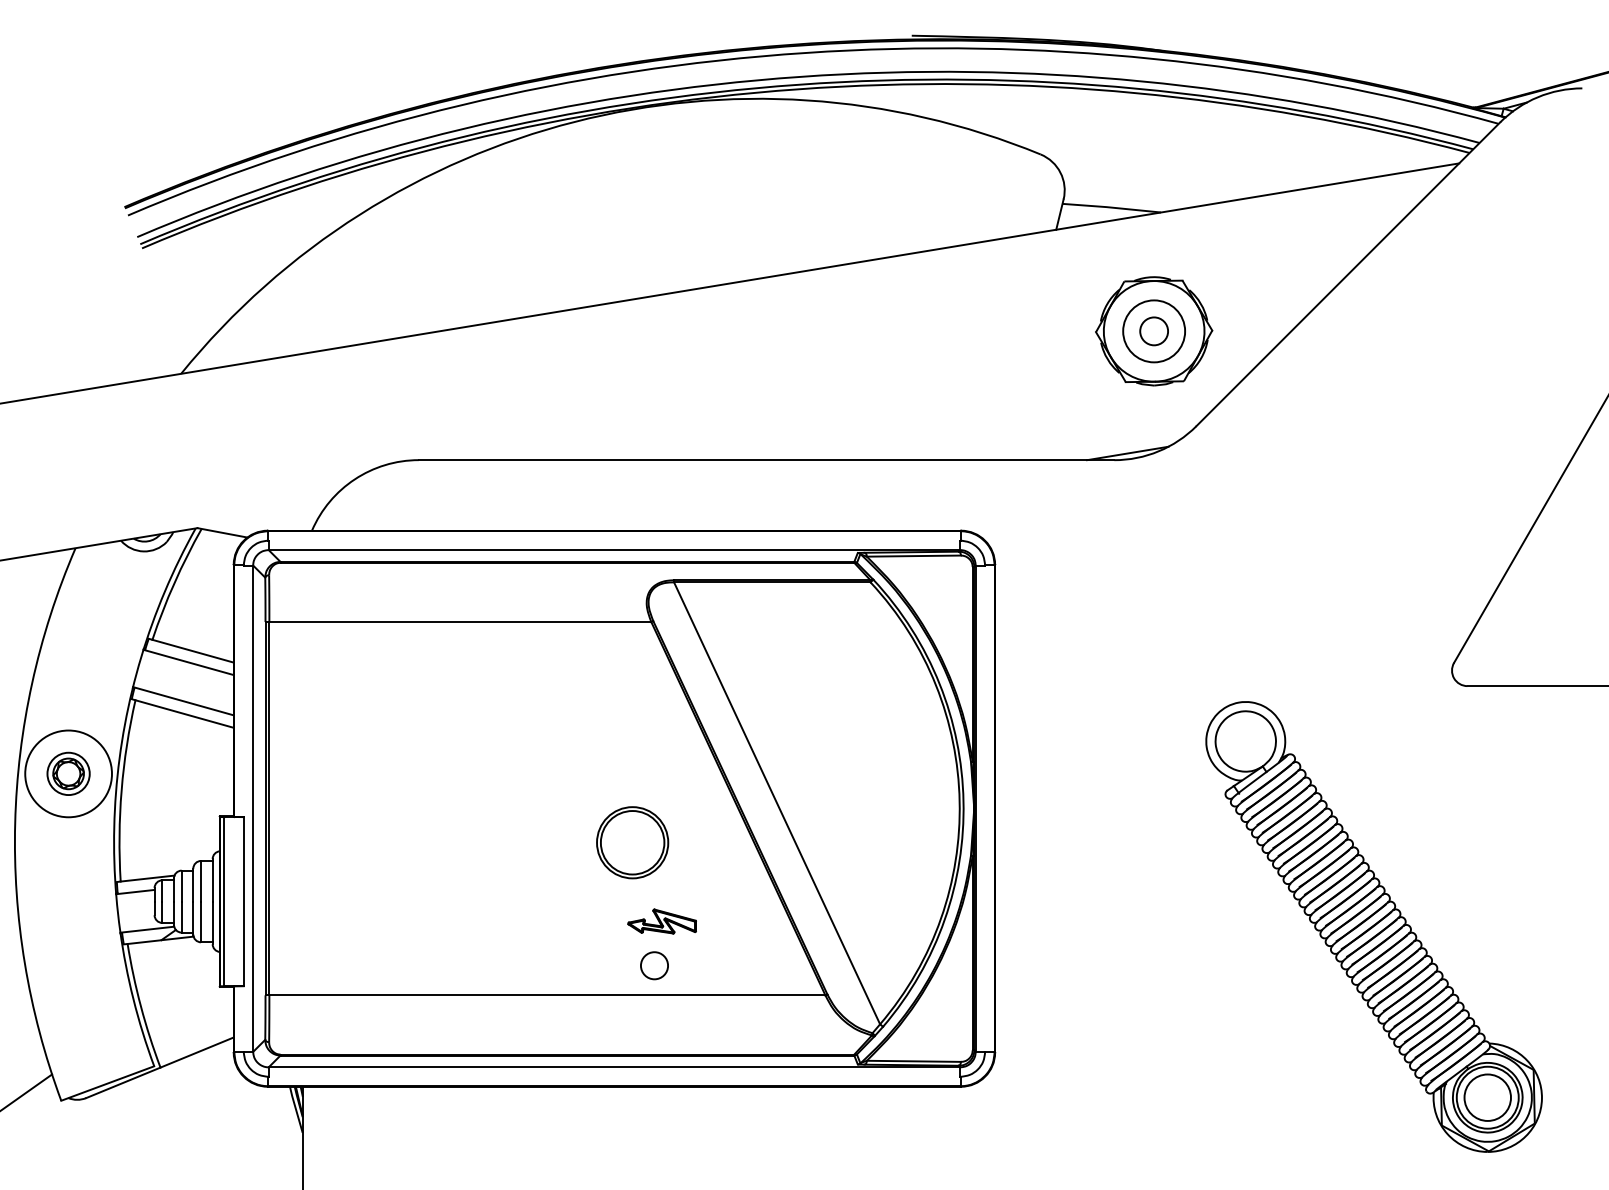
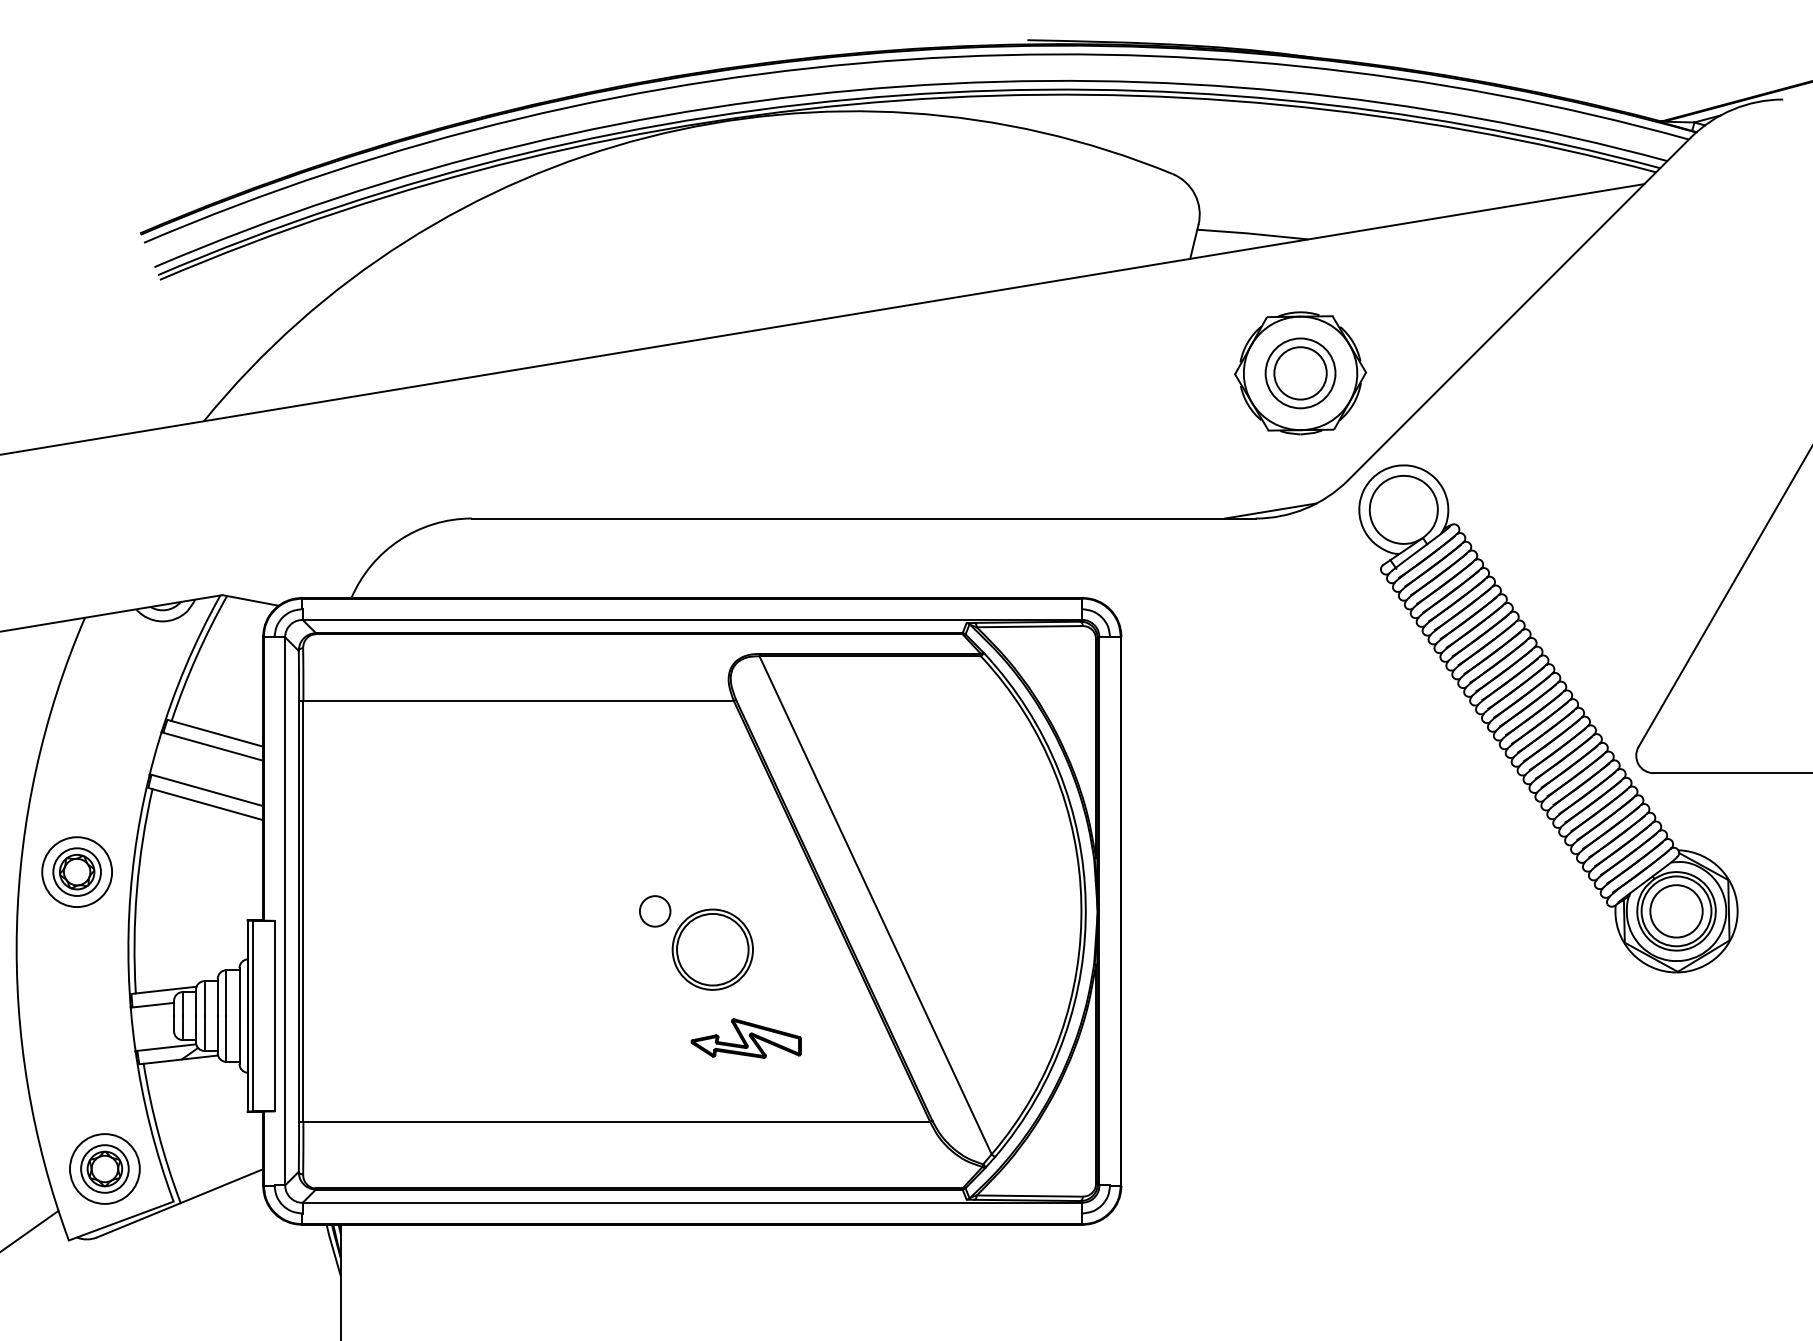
circle: (1153, 331) -> (1299, 373), size x1.67
circle: (68, 773) -> (77, 871), size x0.71
part: (661, 921) -> (745, 1038), size x1.43
part: (1373, 926) -> (1547, 718), moved
circle: (654, 965) -> (655, 911), moved
part: (93, 1037) -> (105, 1169), added

